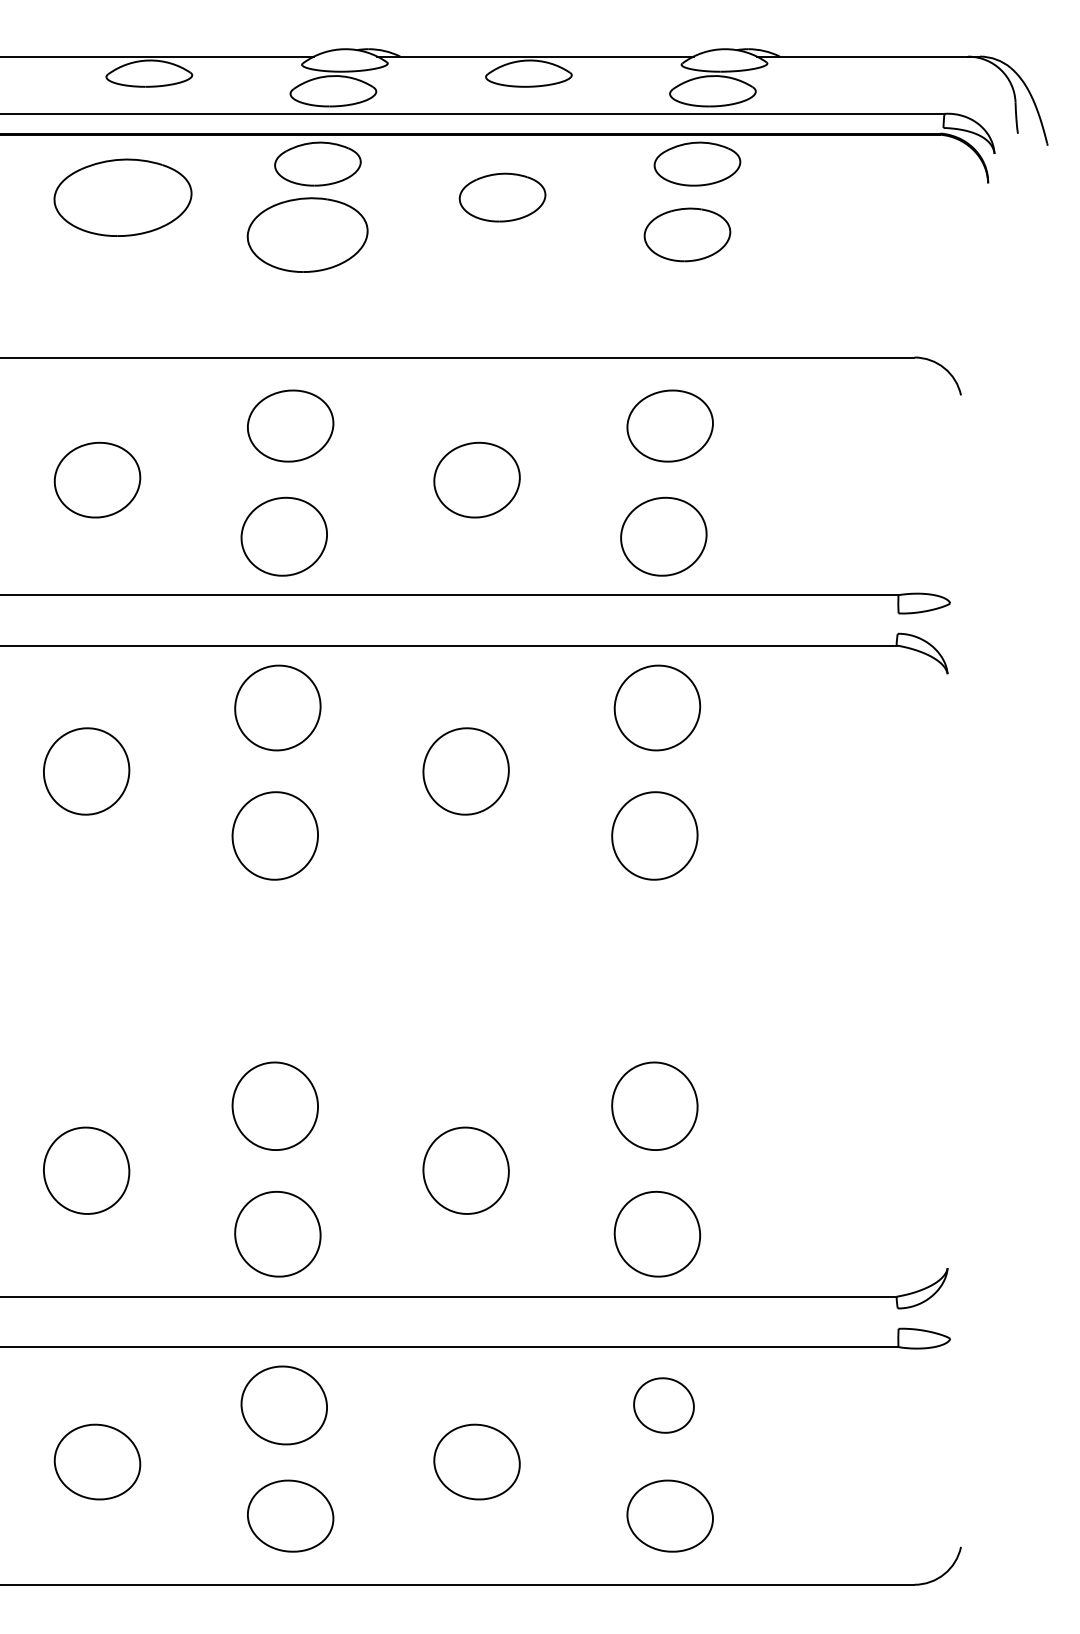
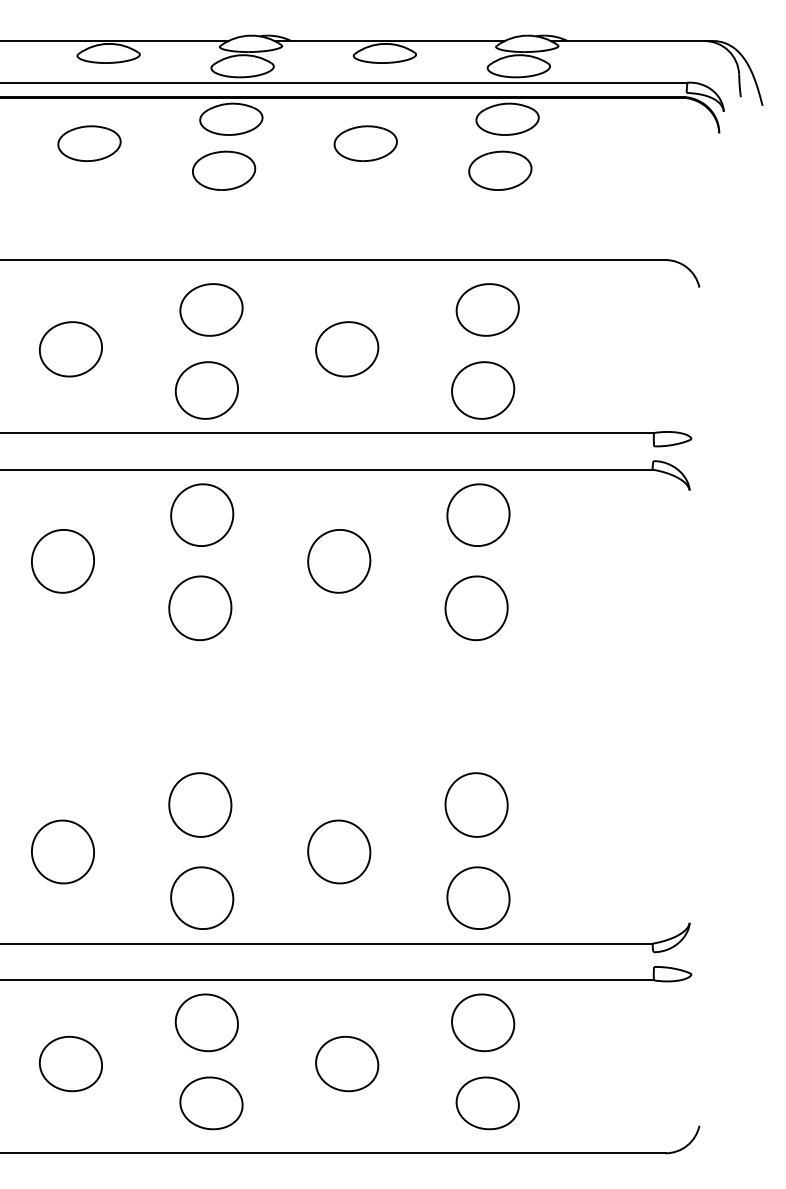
part: (123, 197) -> (89, 143), size x0.62
part: (308, 234) -> (224, 170), size x0.71
part: (664, 1405) -> (483, 1022), size x1.43

